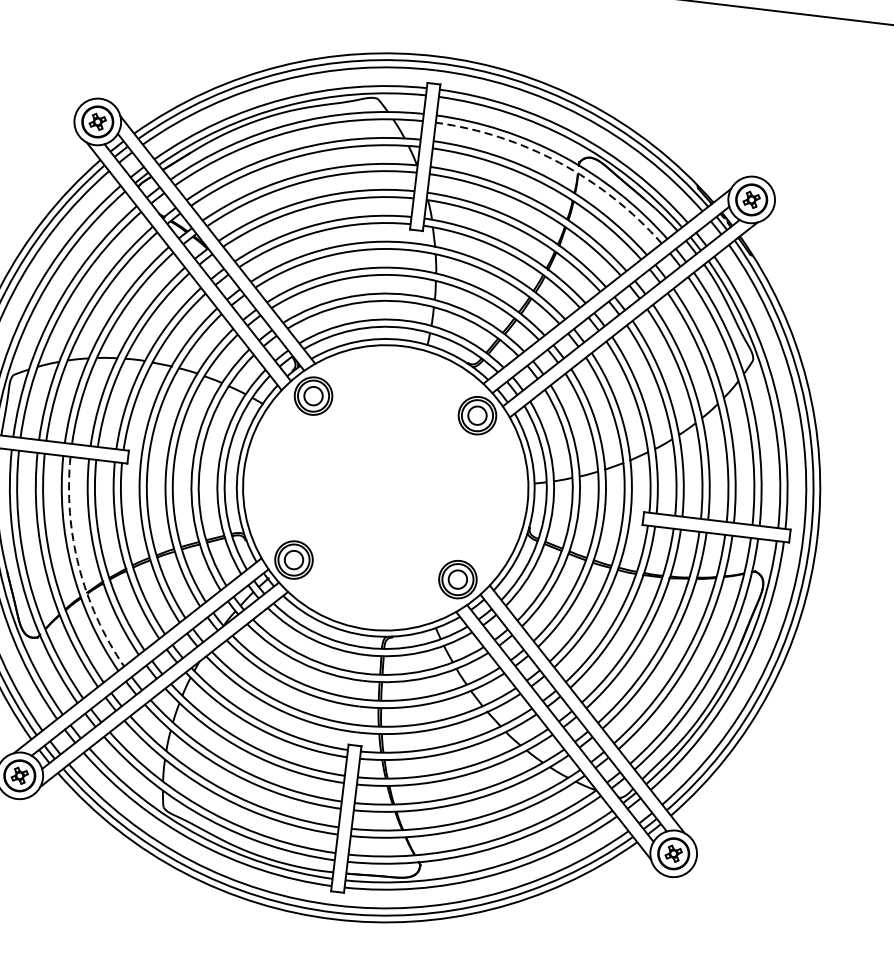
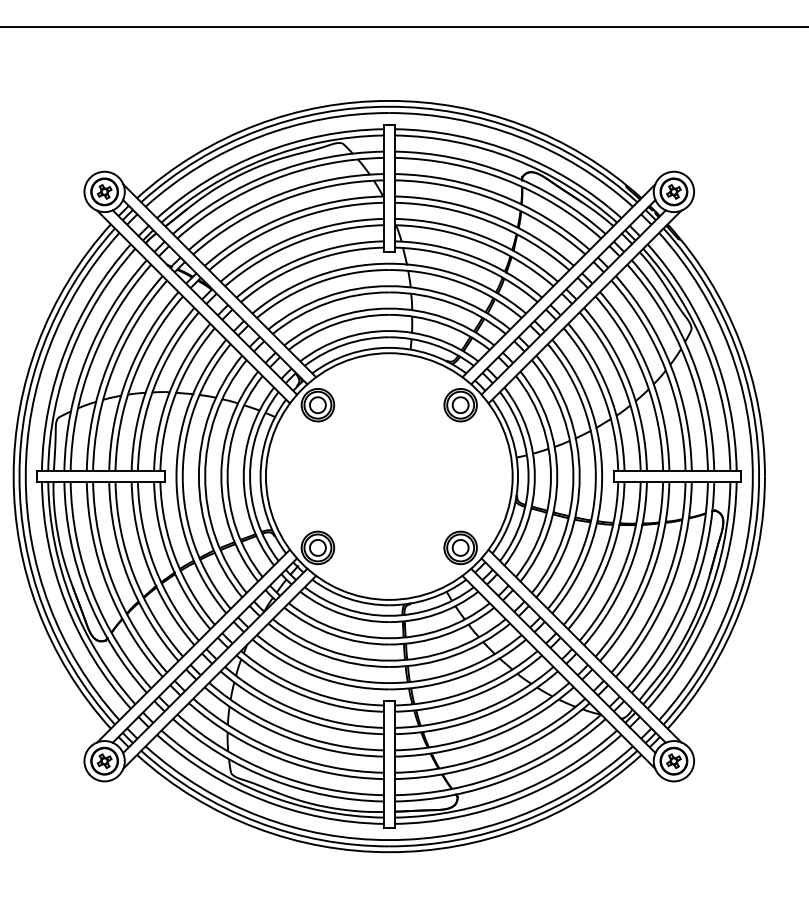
arc: (559, 162) -> (505, 179), dashed -> solid
arc: (78, 566) -> (133, 575), dashed -> solid

